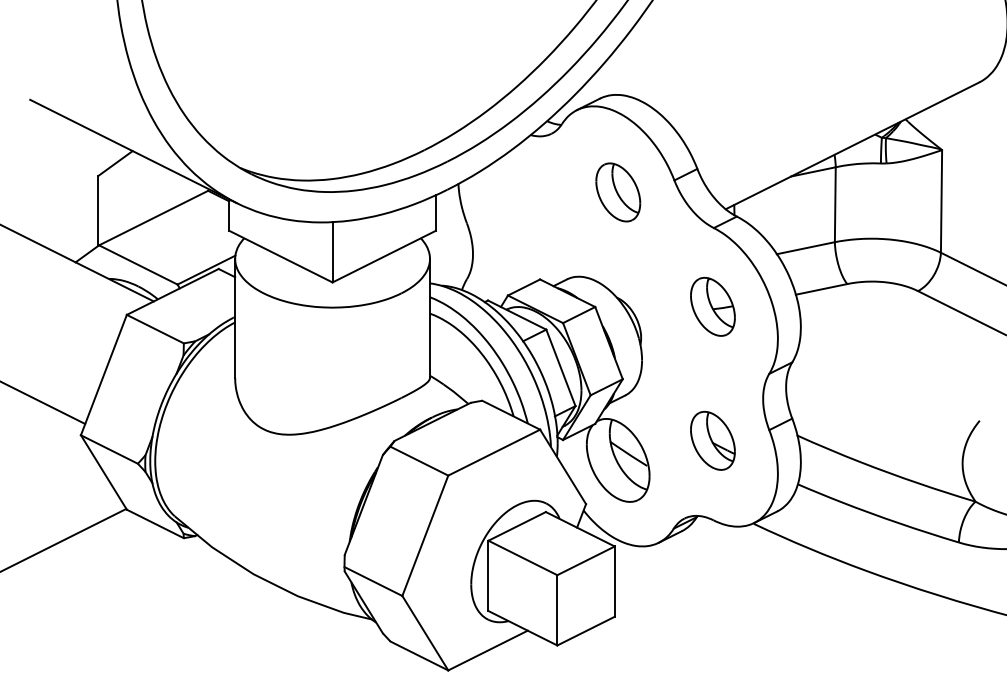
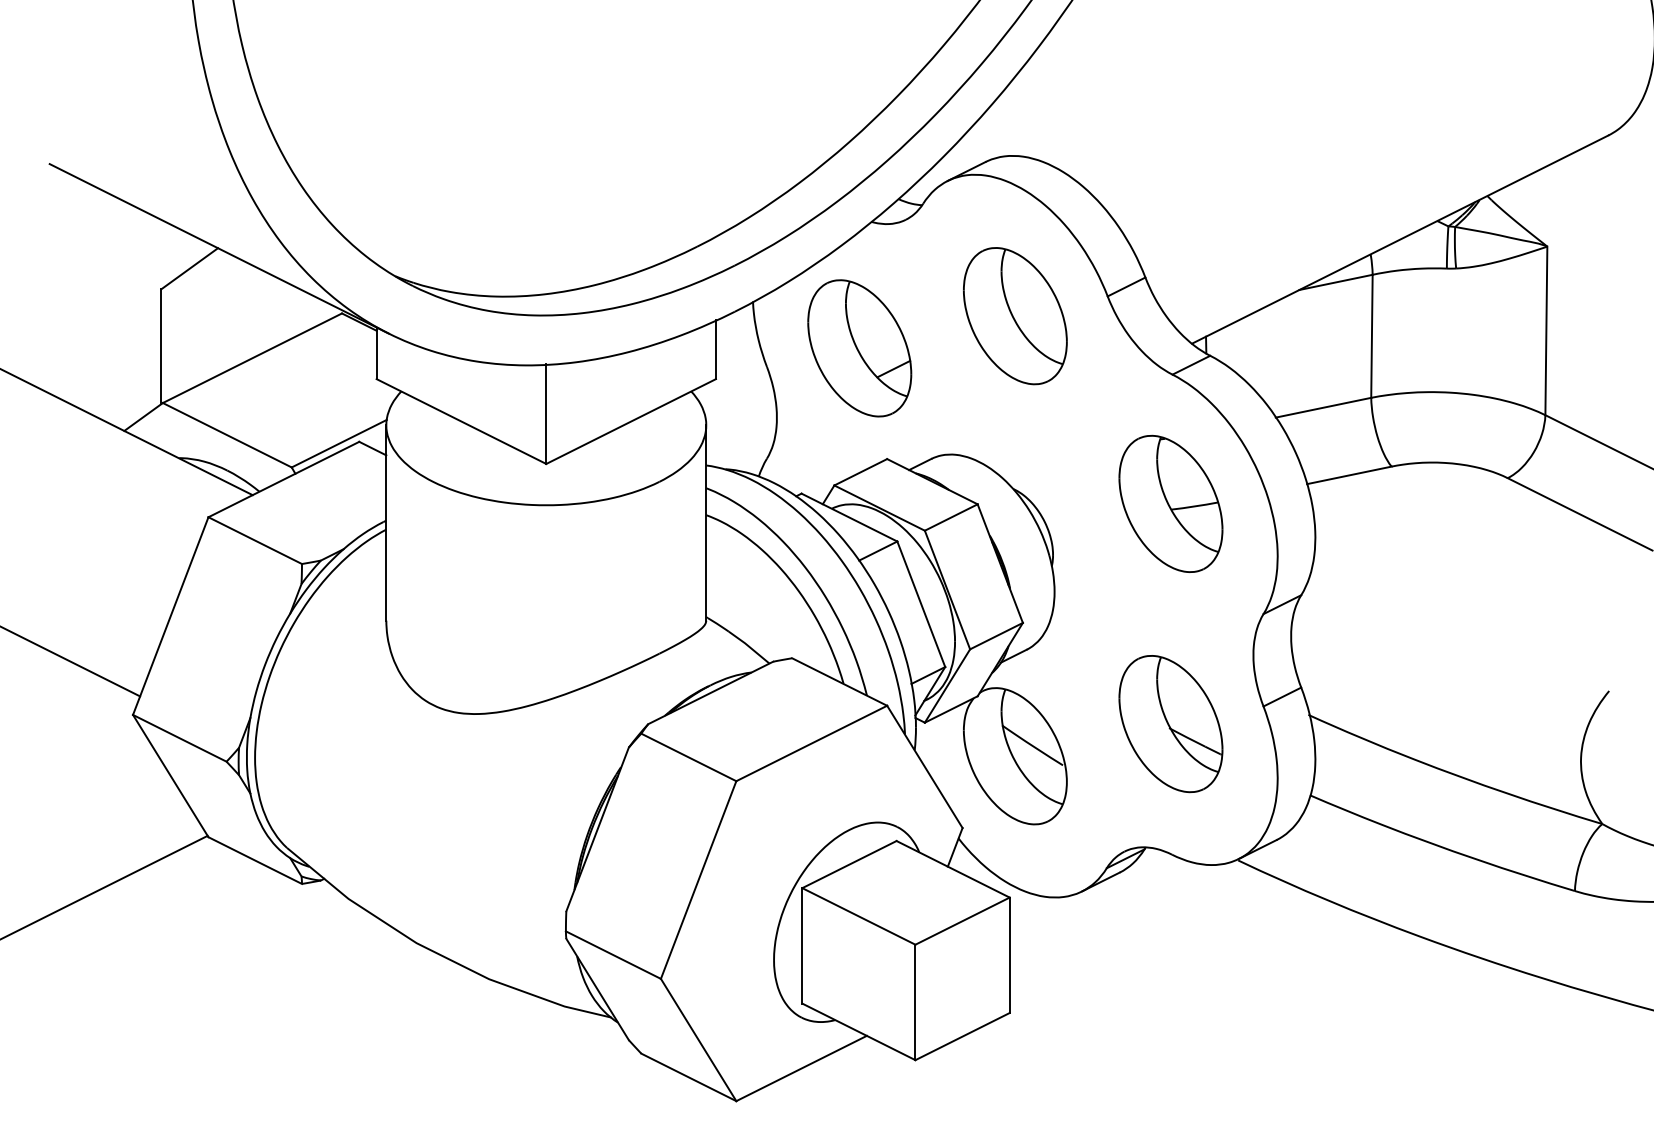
part: (618, 192) -> (1015, 316), size x1.43
part: (523, 211) -> (859, 347), added
part: (712, 306) -> (1170, 503), size x1.43
part: (712, 440) -> (1170, 723), size x1.43

